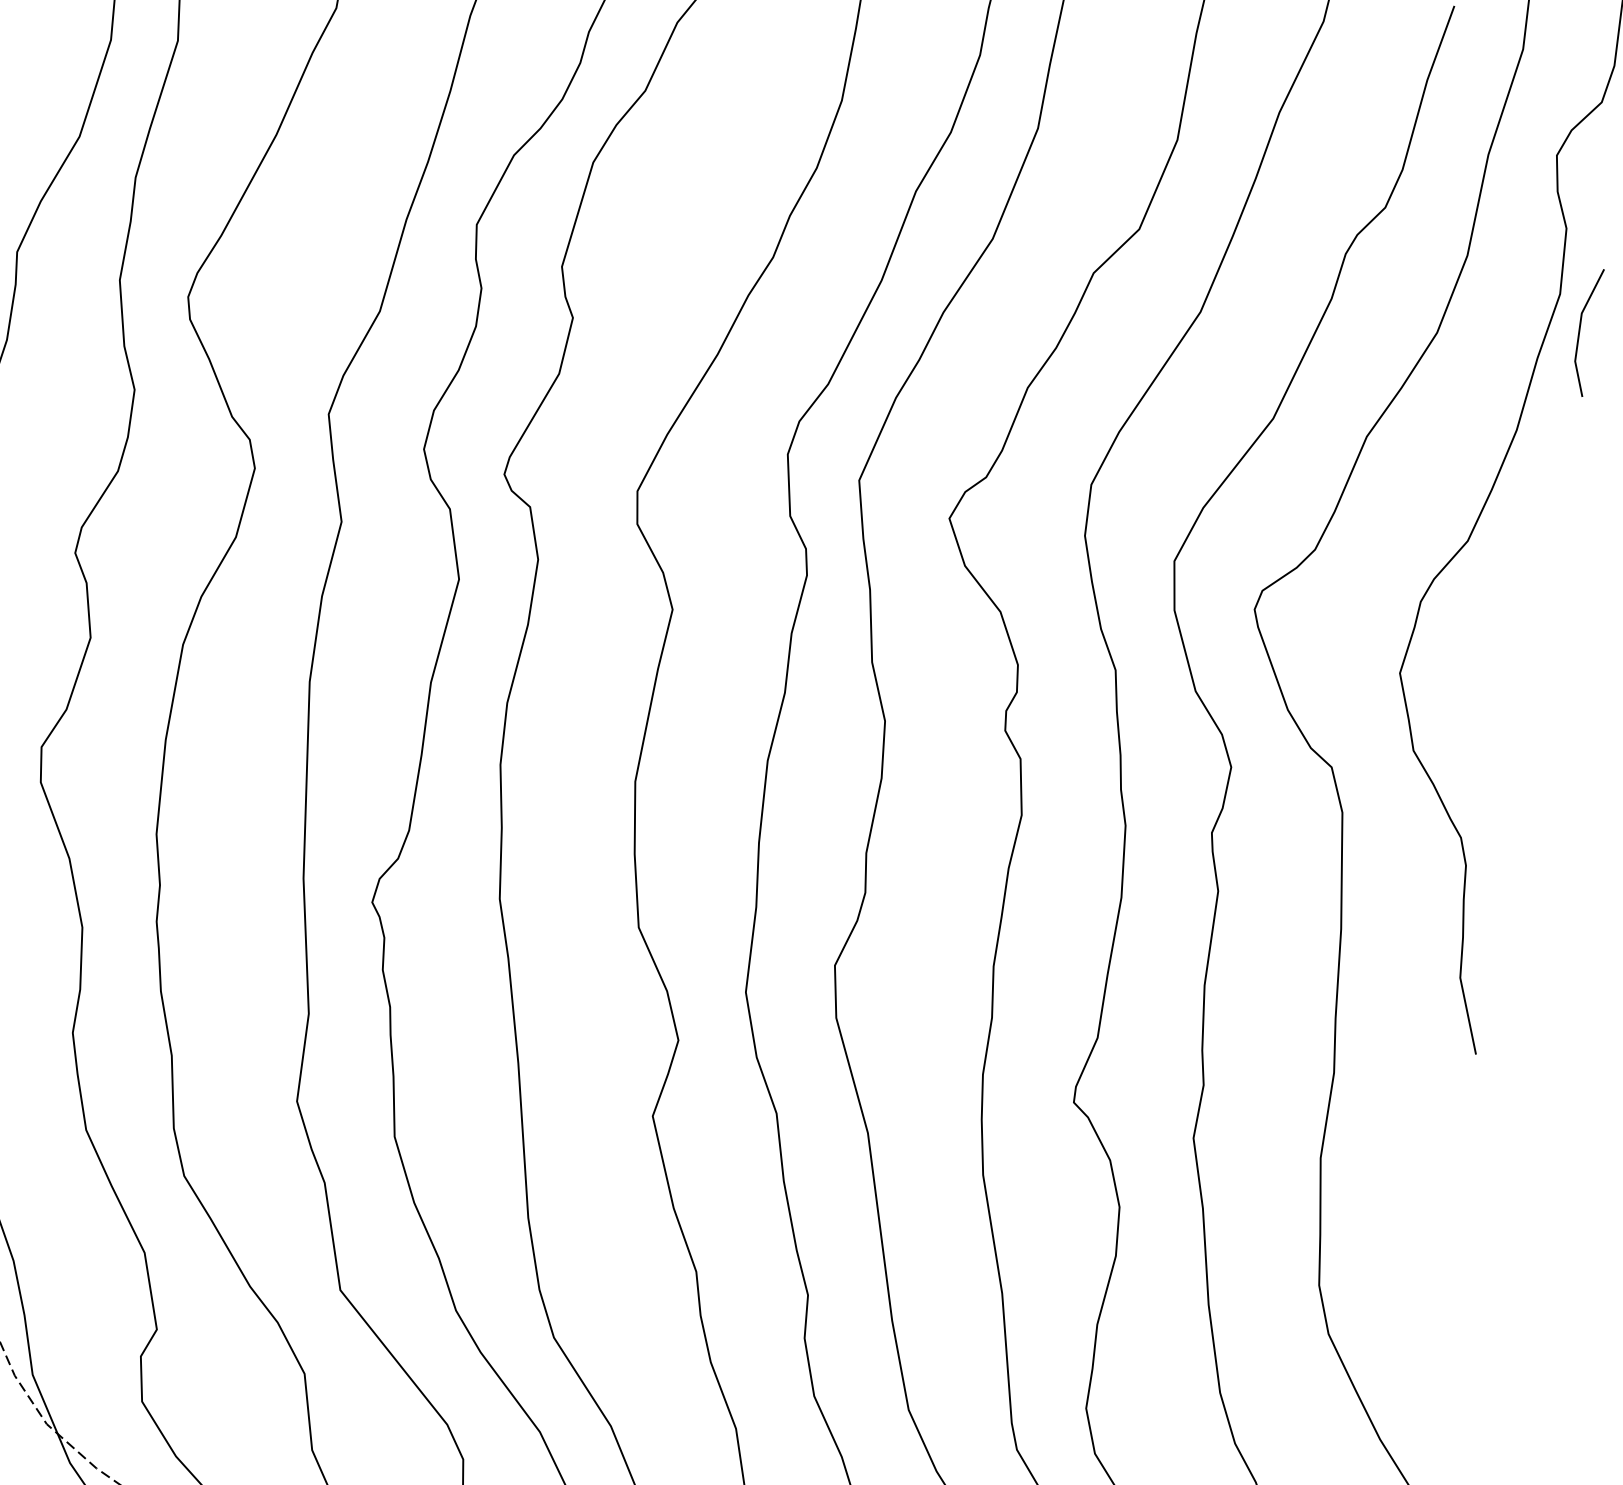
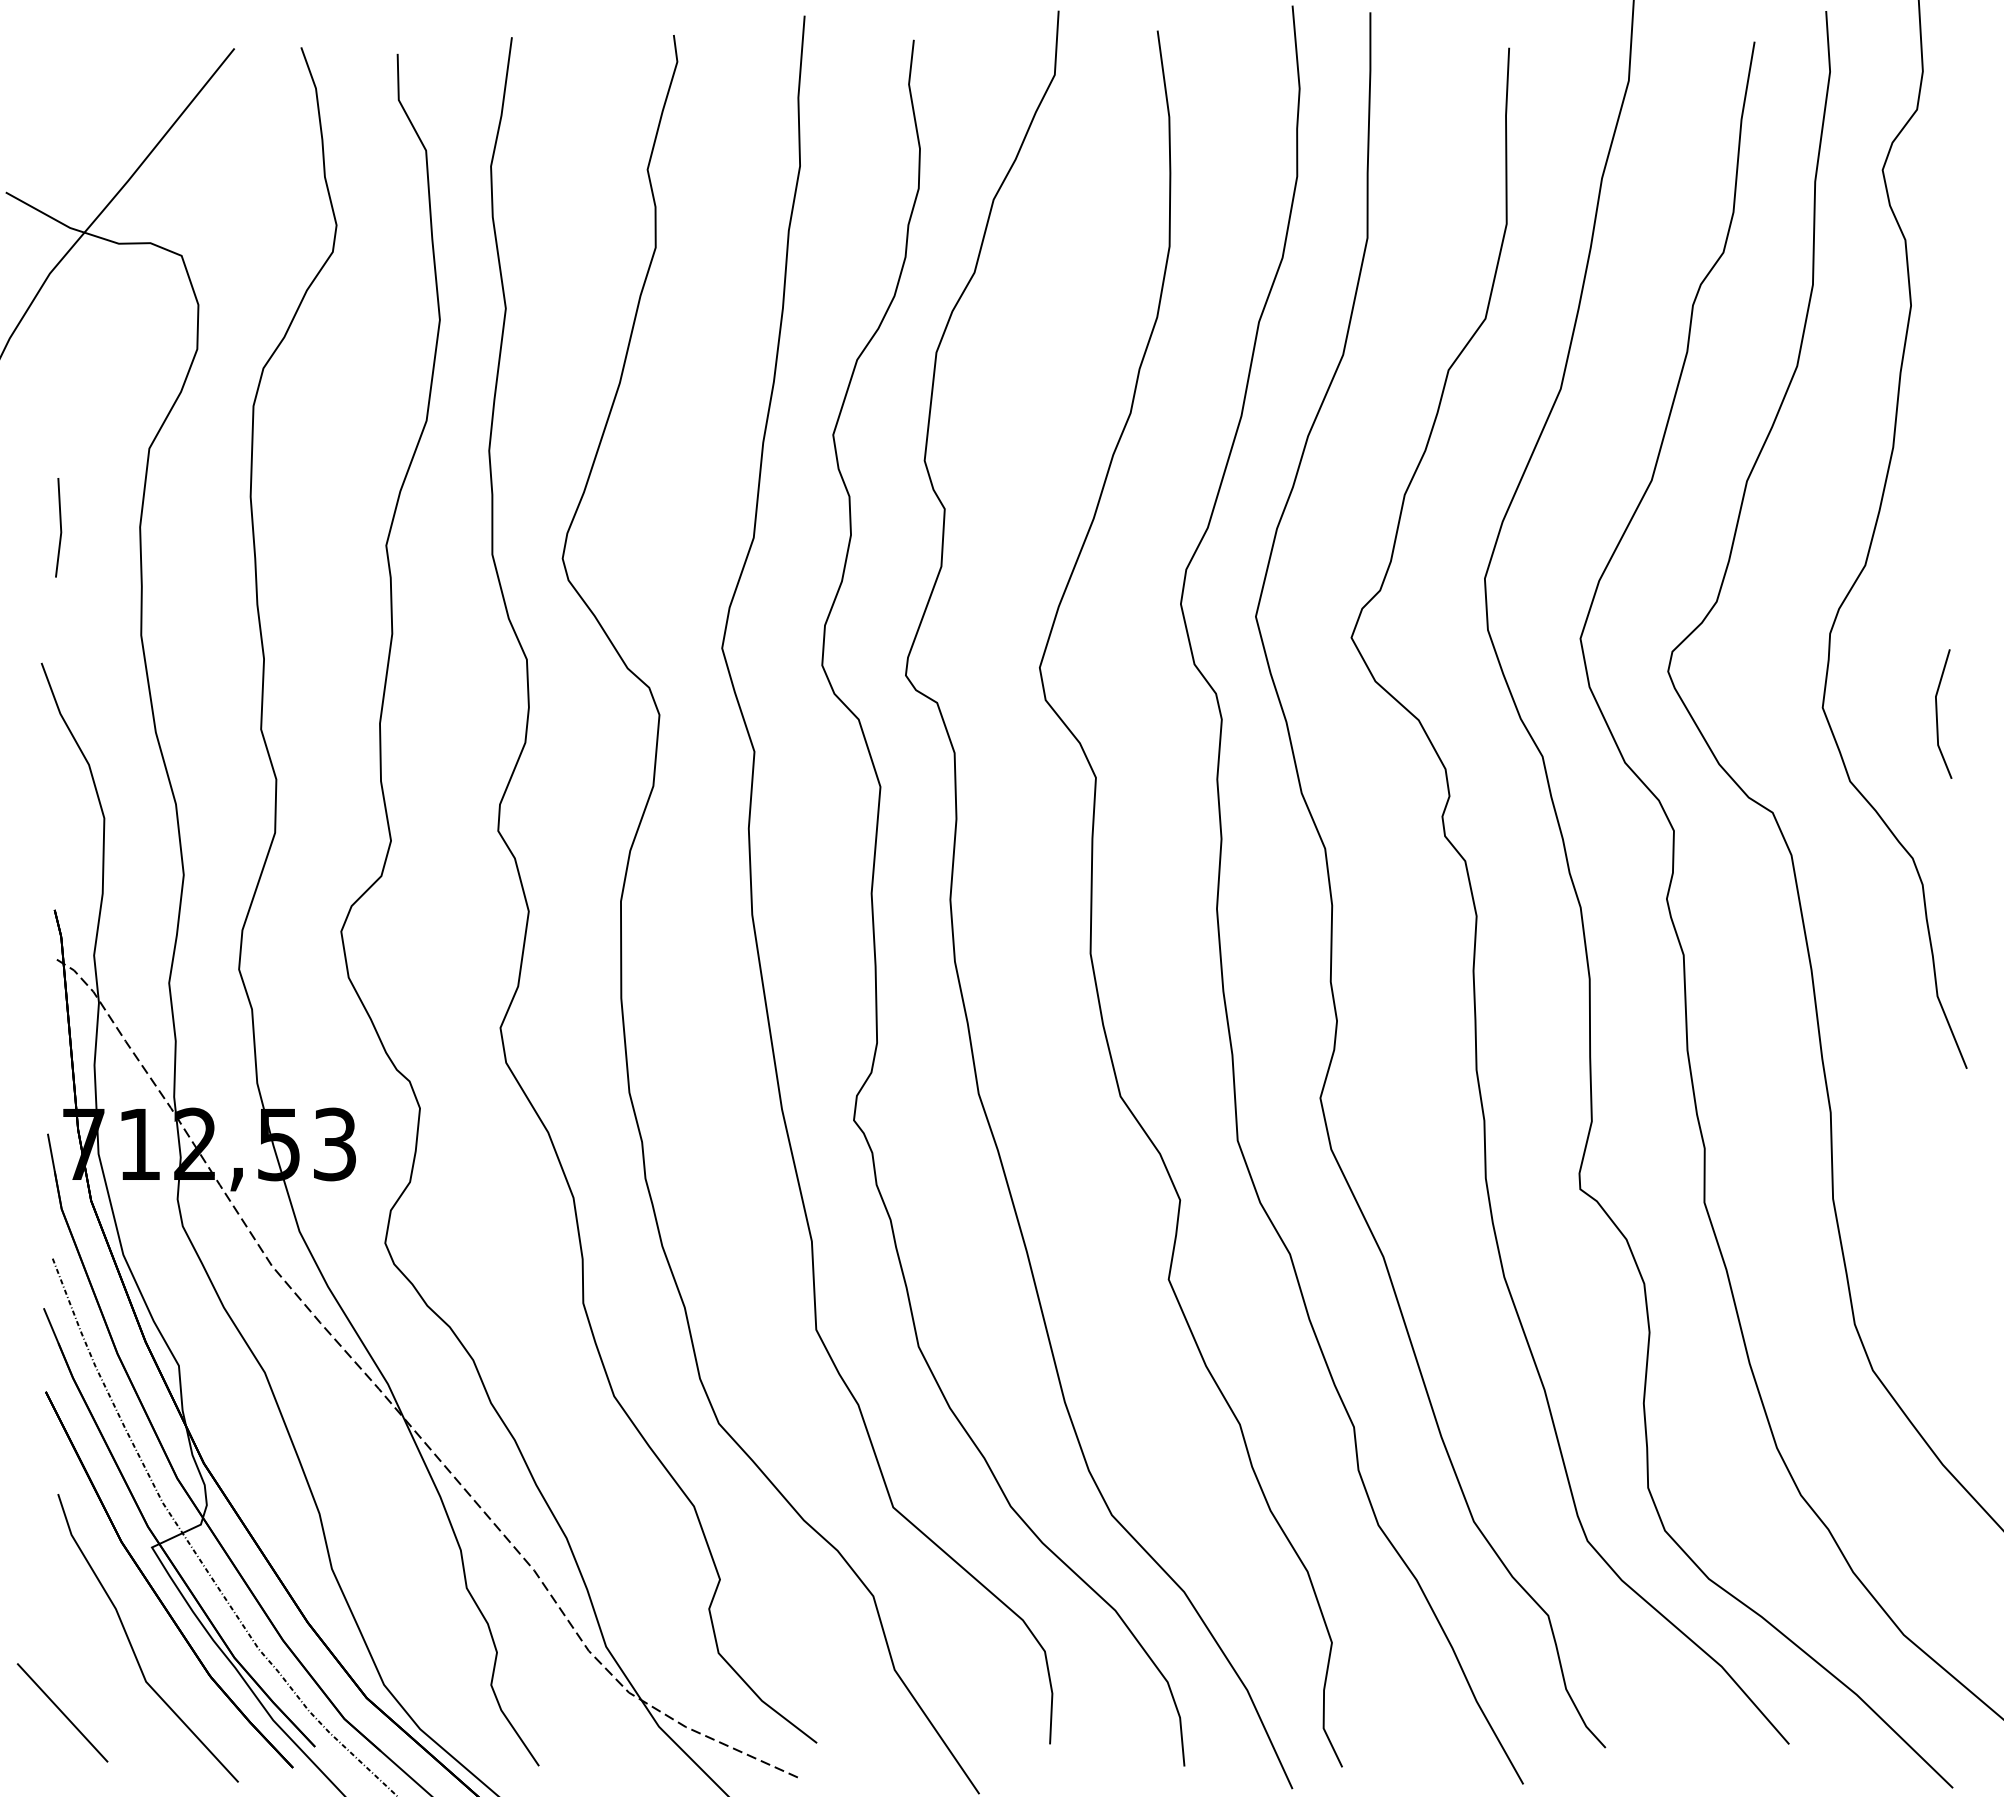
line: (1580, 330) -> (1937, 713), moved

